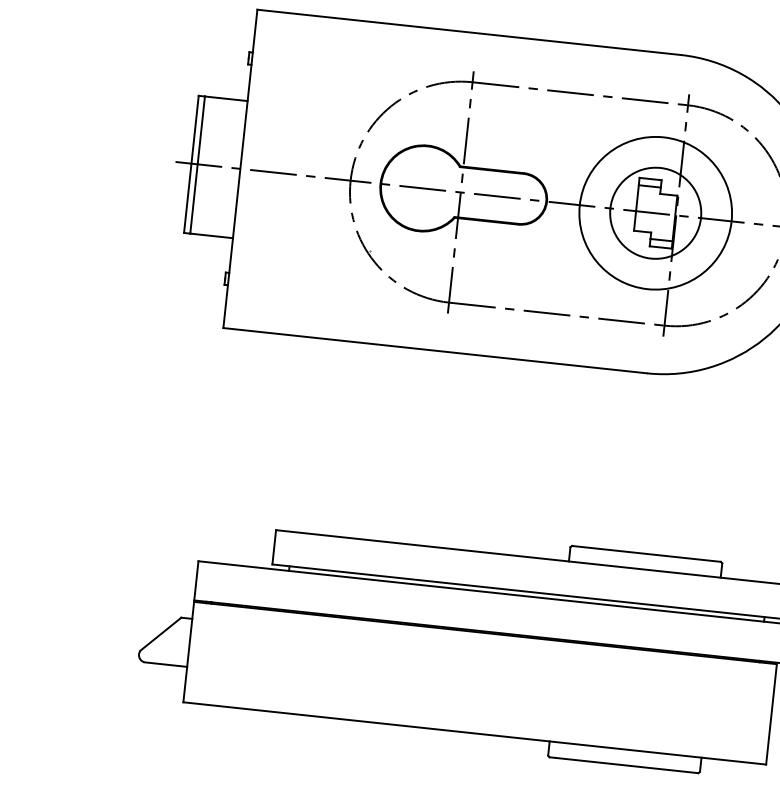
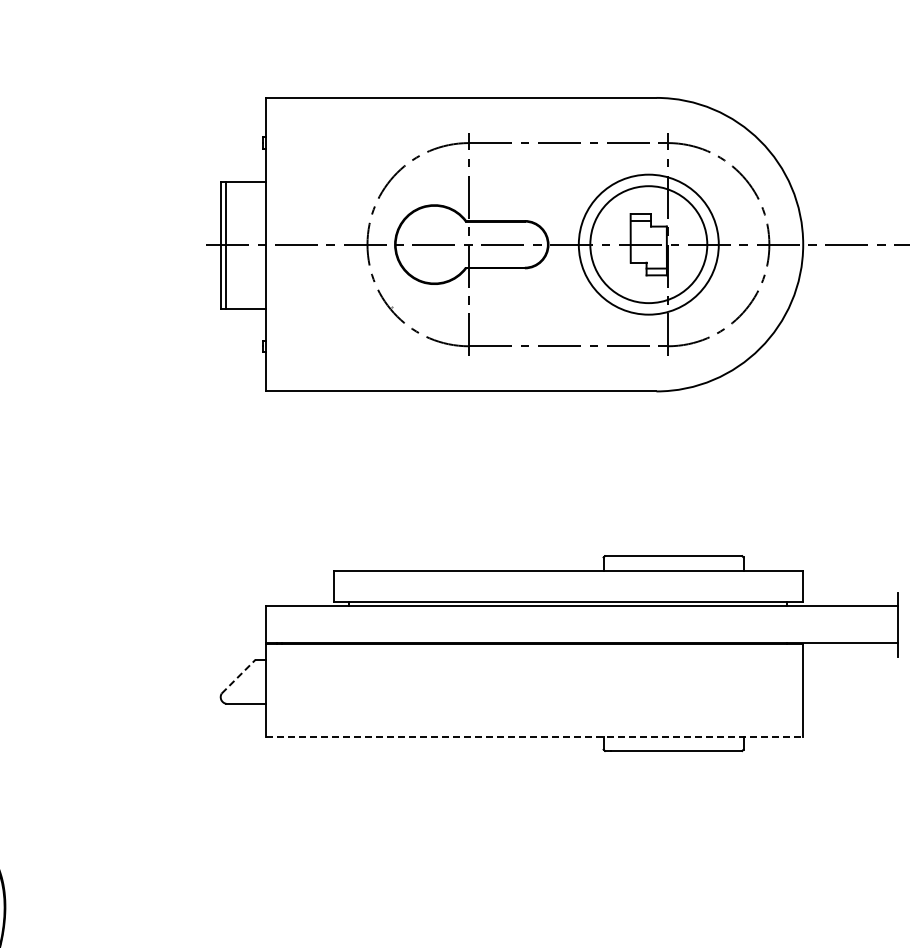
circle: (655, 213) -> (648, 244), size x1.4
line: (161, 634) -> (239, 676), solid -> dashed
line: (474, 733) -> (534, 736), solid -> dashed

